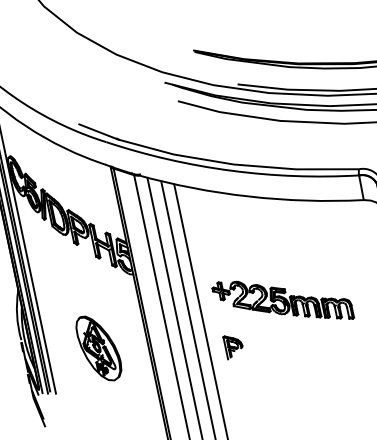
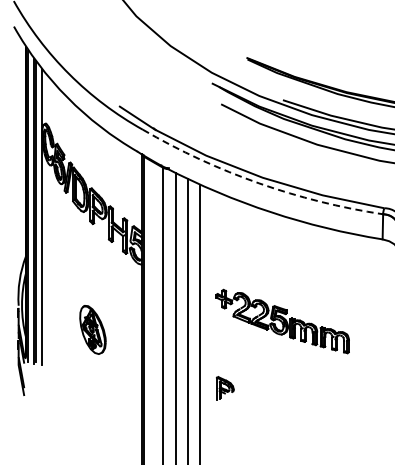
arc: (231, 170) -> (259, 183), solid -> dashed
part: (233, 346) -> (225, 388), moved
part: (98, 348) -> (92, 329), size x0.7

